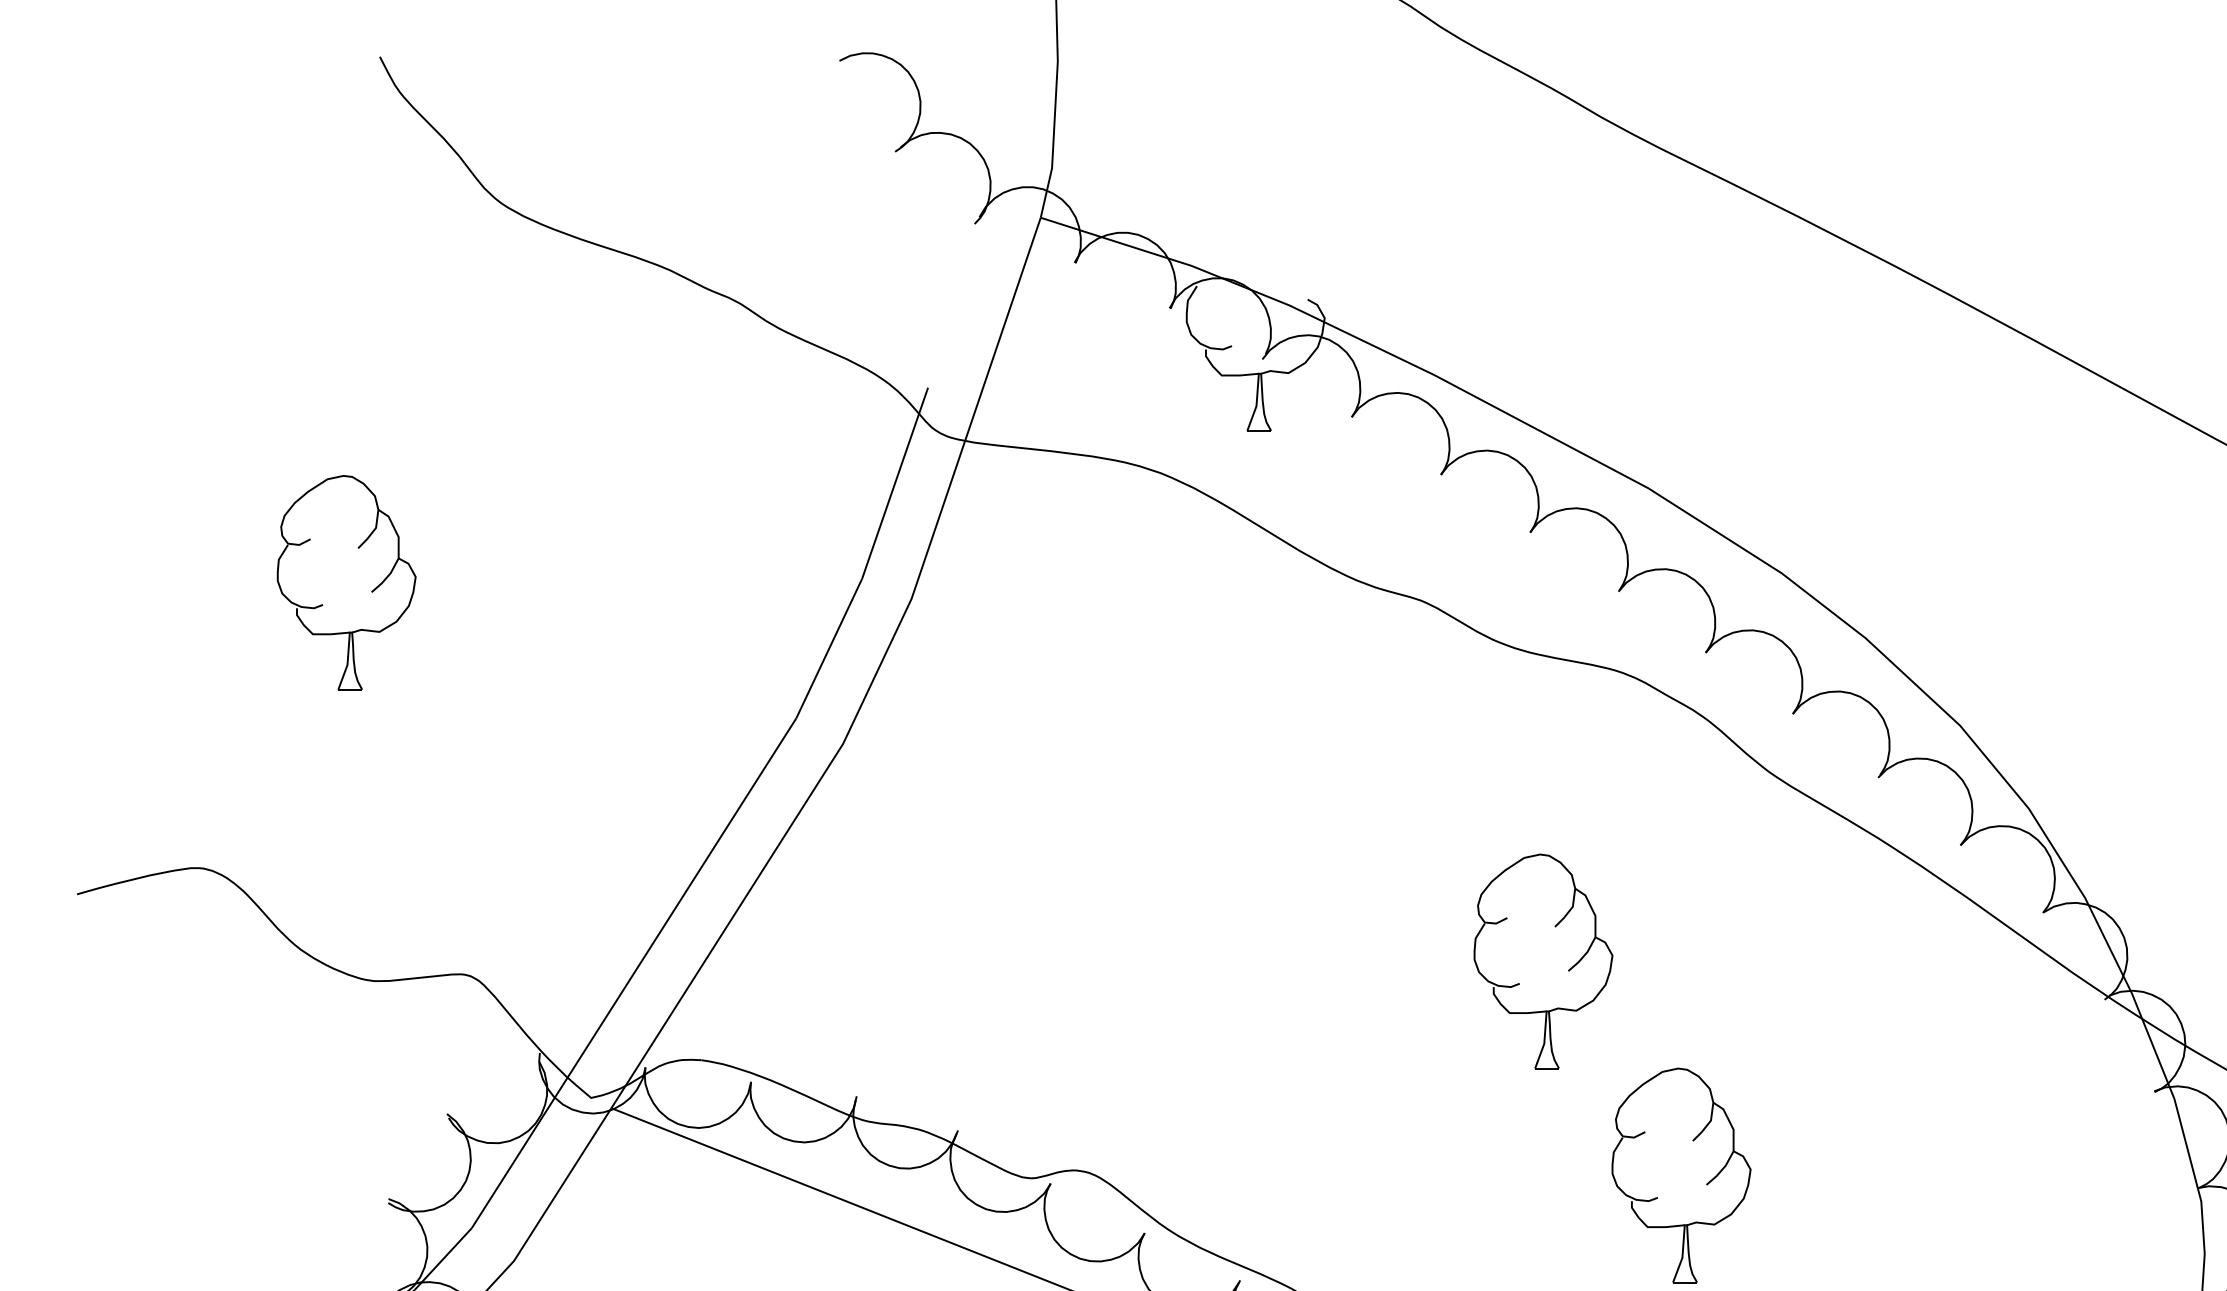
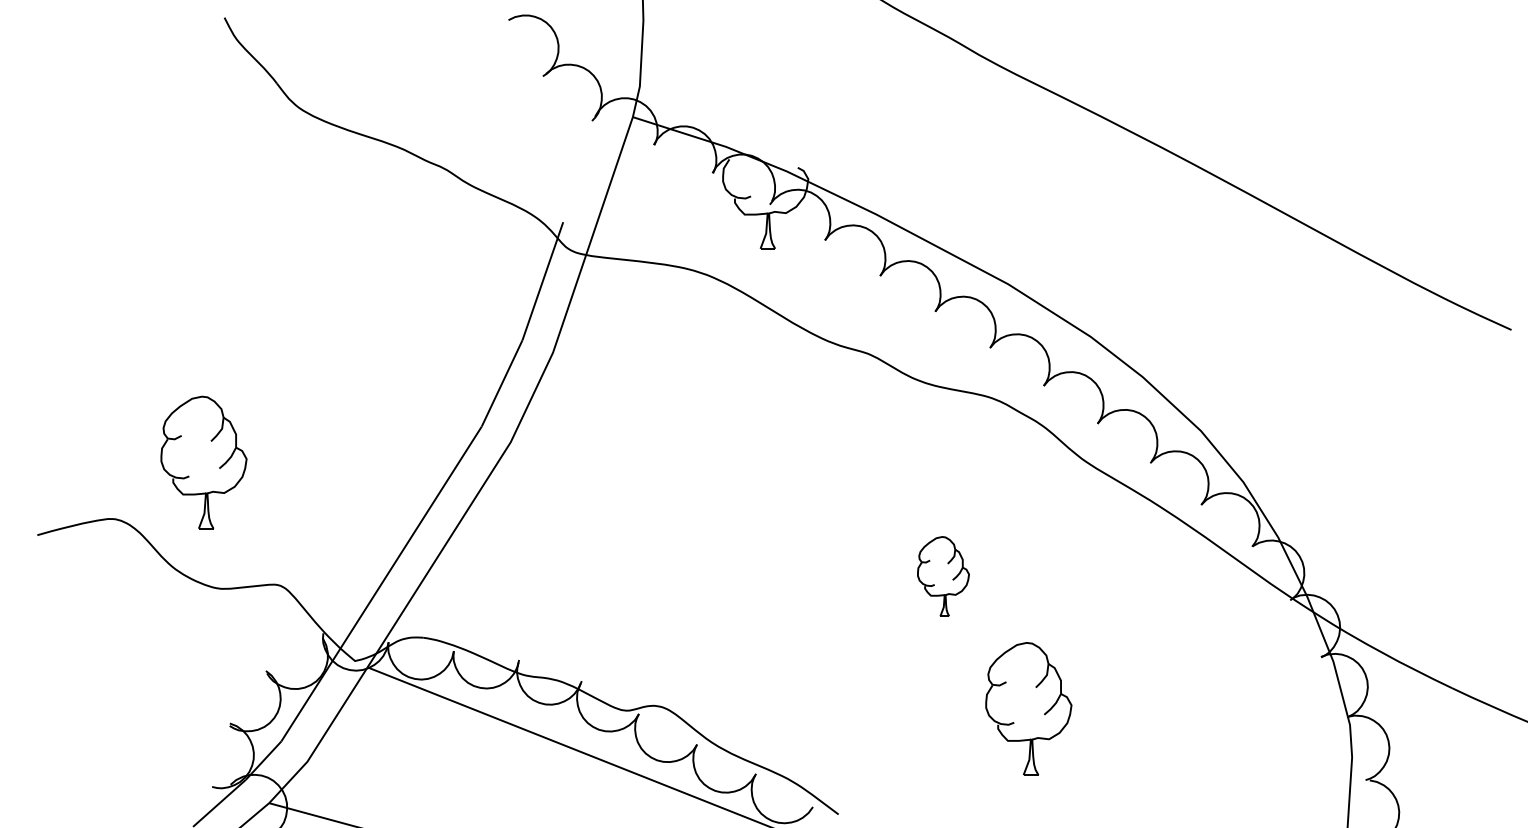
part: (345, 582) -> (203, 462), moved
part: (1543, 961) -> (943, 576), size x0.6

